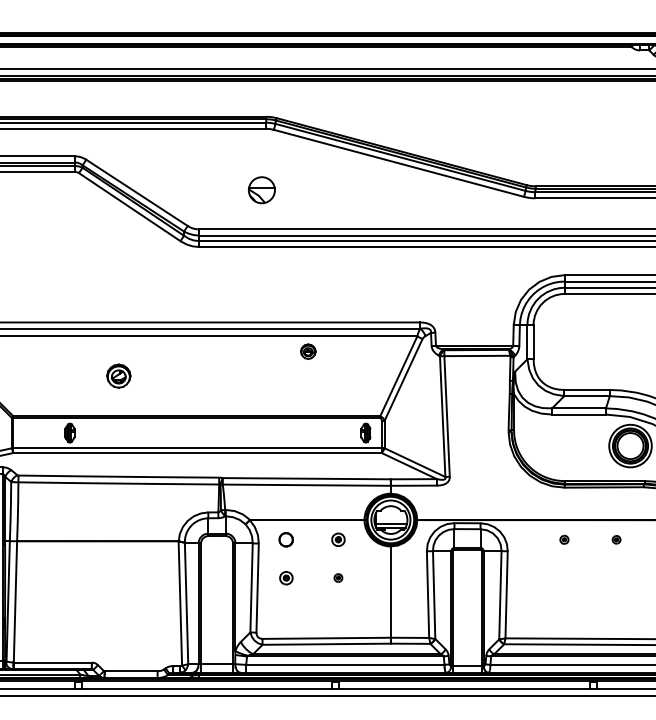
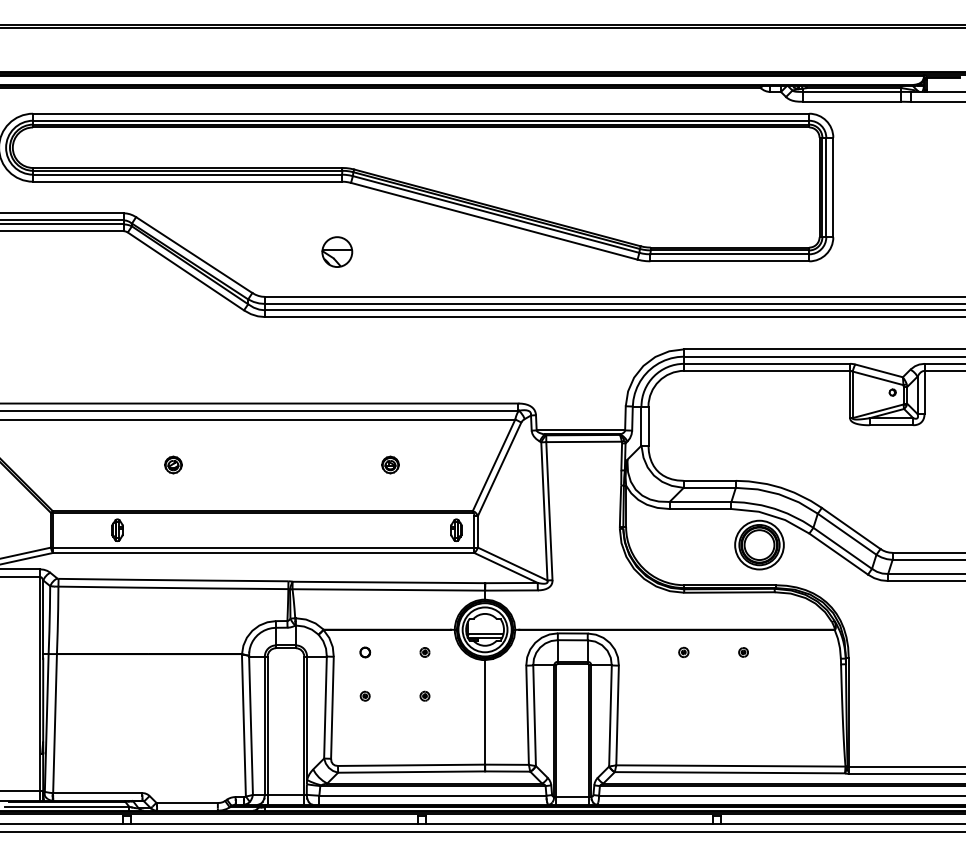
part: (308, 351) -> (390, 464), moved
part: (118, 375) -> (173, 464), size x0.62
part: (286, 539) -> (365, 652), size x0.62
part: (338, 539) -> (424, 652), size x0.62
part: (285, 577) -> (364, 695), size x0.62

